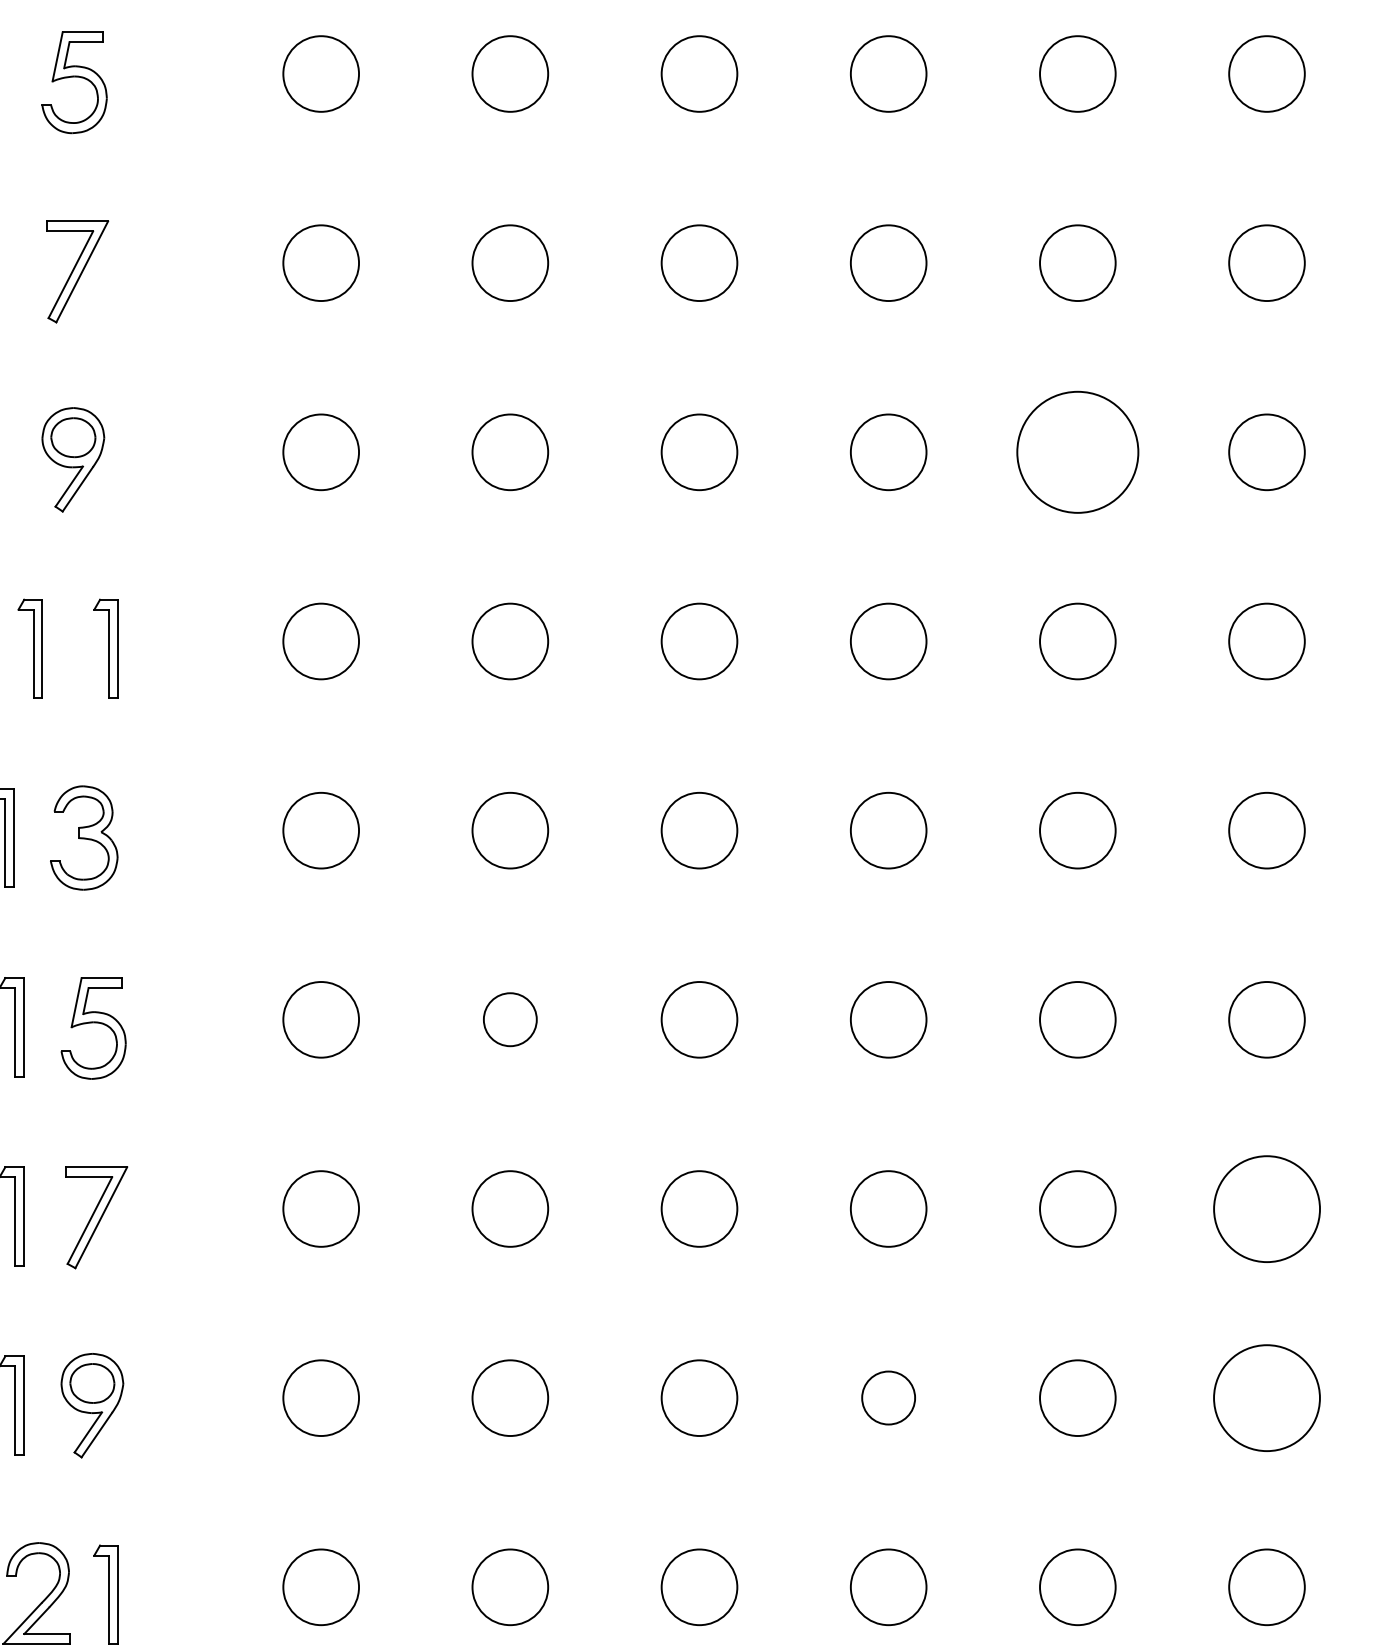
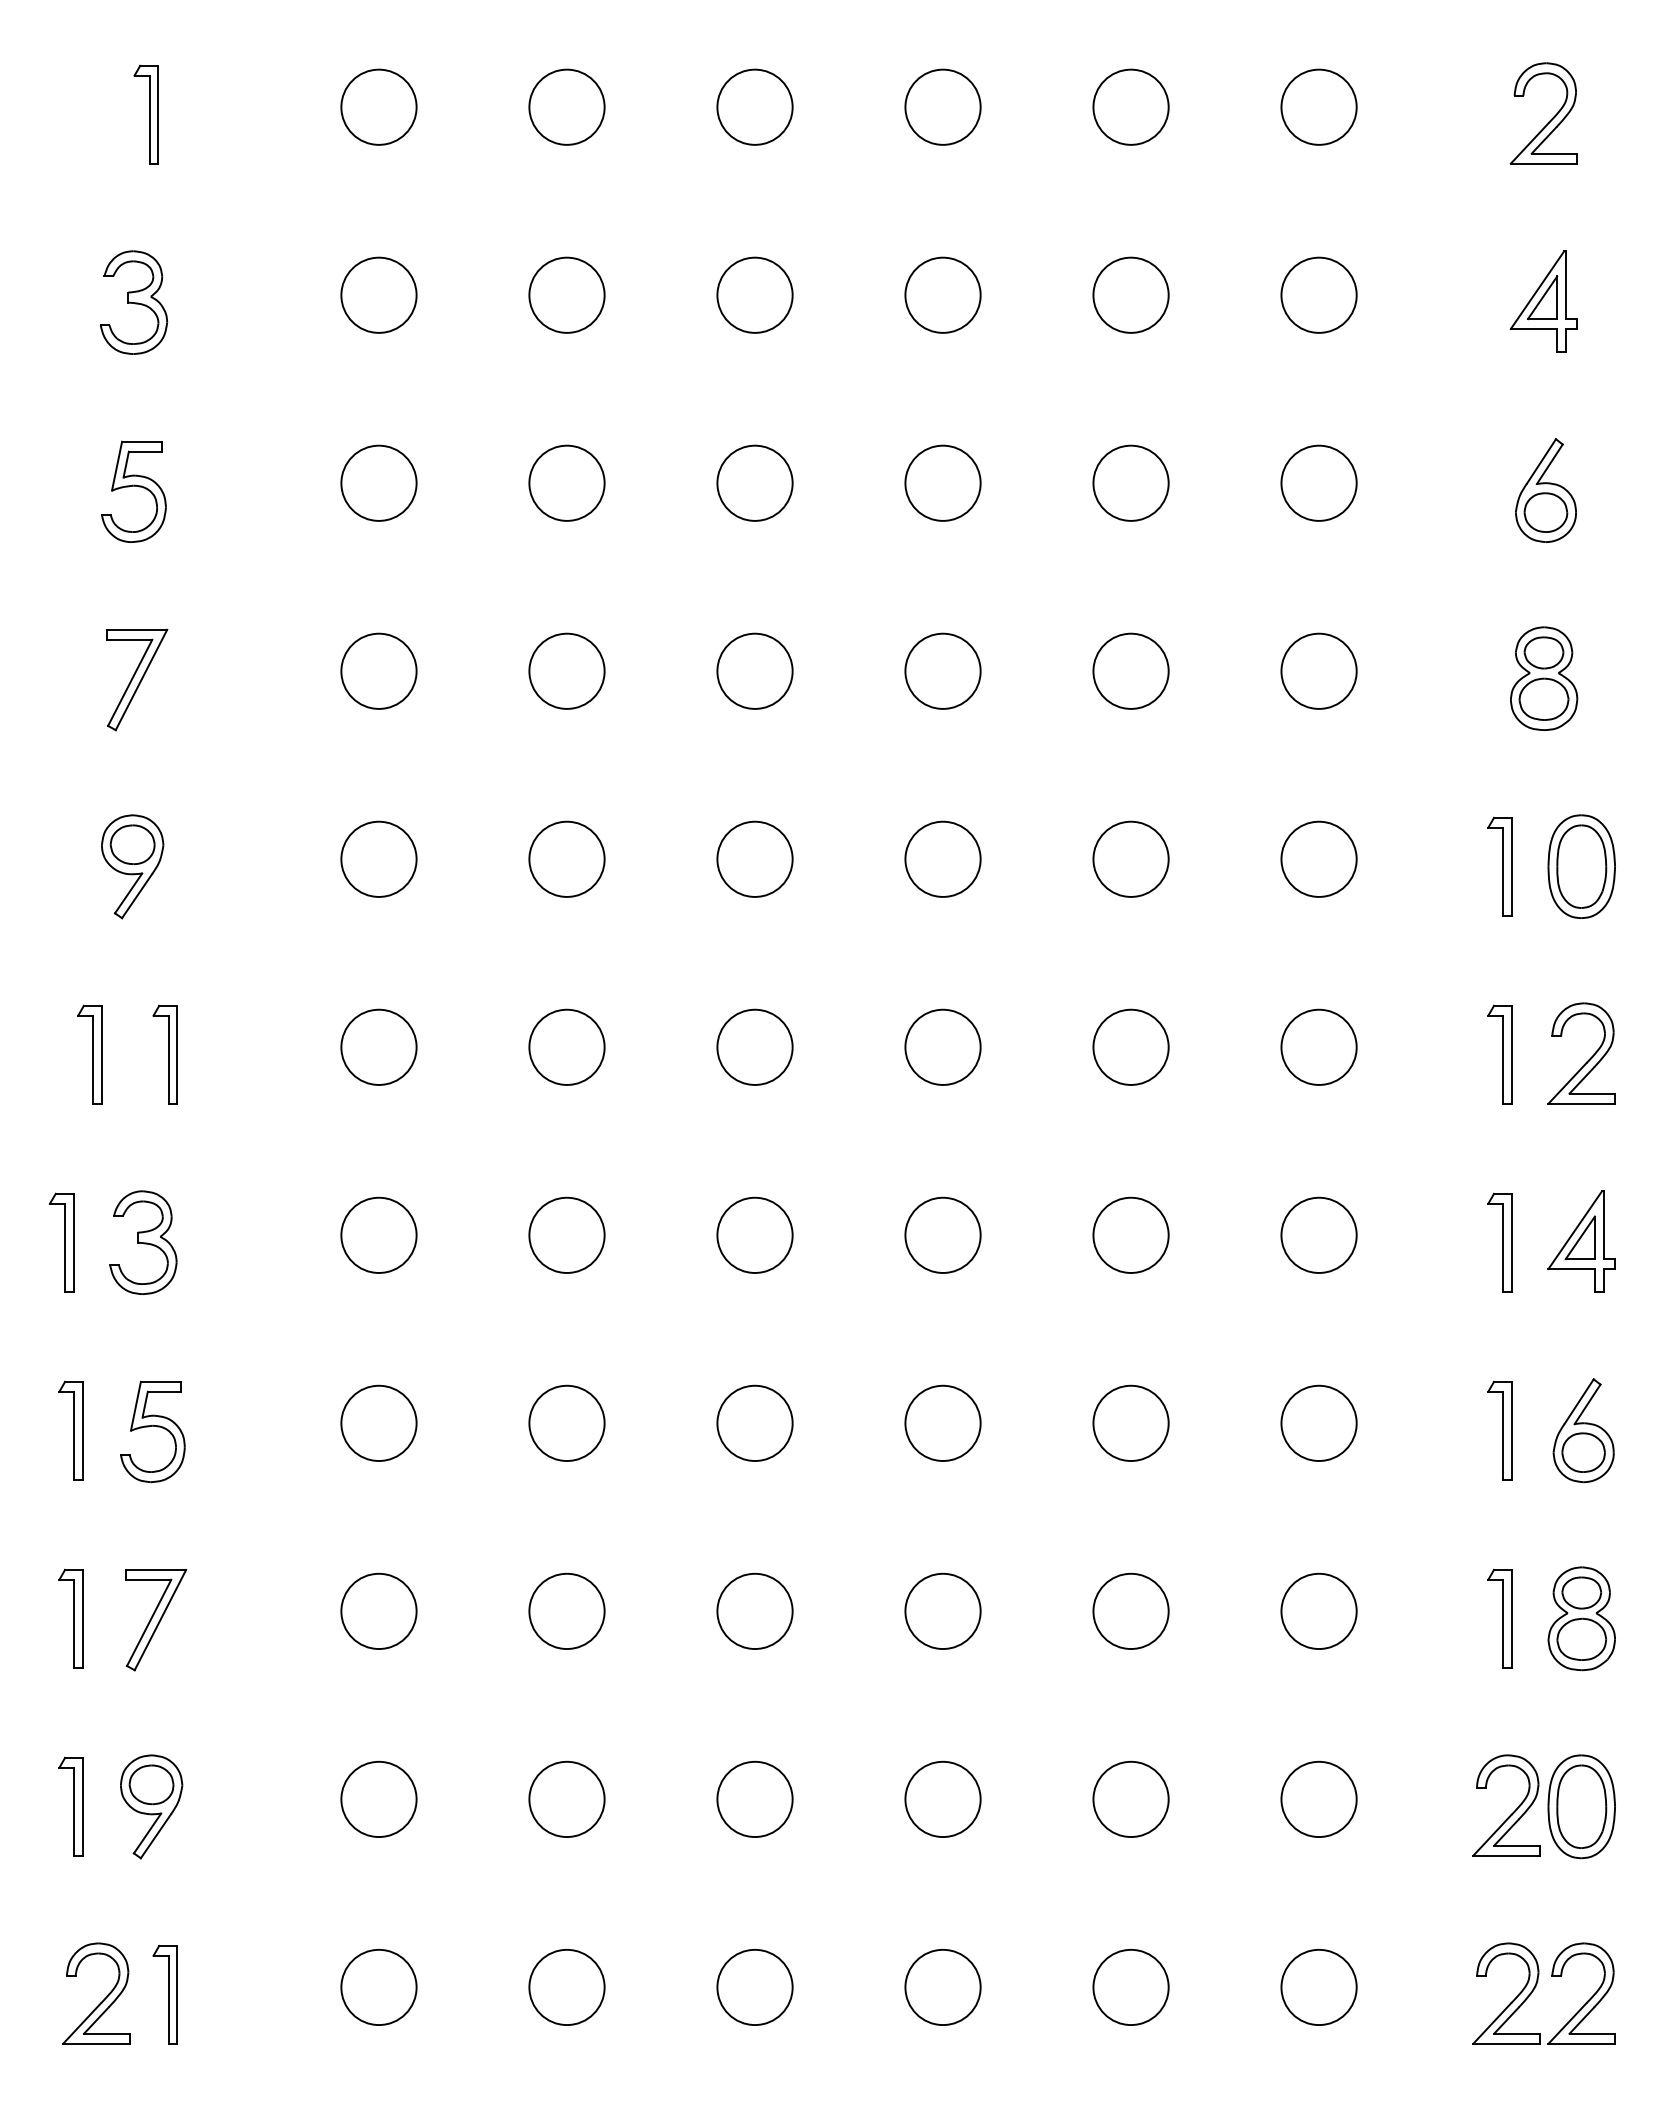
circle: (1077, 451) -> (1130, 858), size x0.62
circle: (509, 1018) -> (566, 1422), size x1.43
circle: (1266, 1208) -> (1318, 1610), size x0.71
circle: (888, 1397) -> (942, 1798), size x1.43
circle: (1266, 1398) -> (1318, 1799), size x0.71

